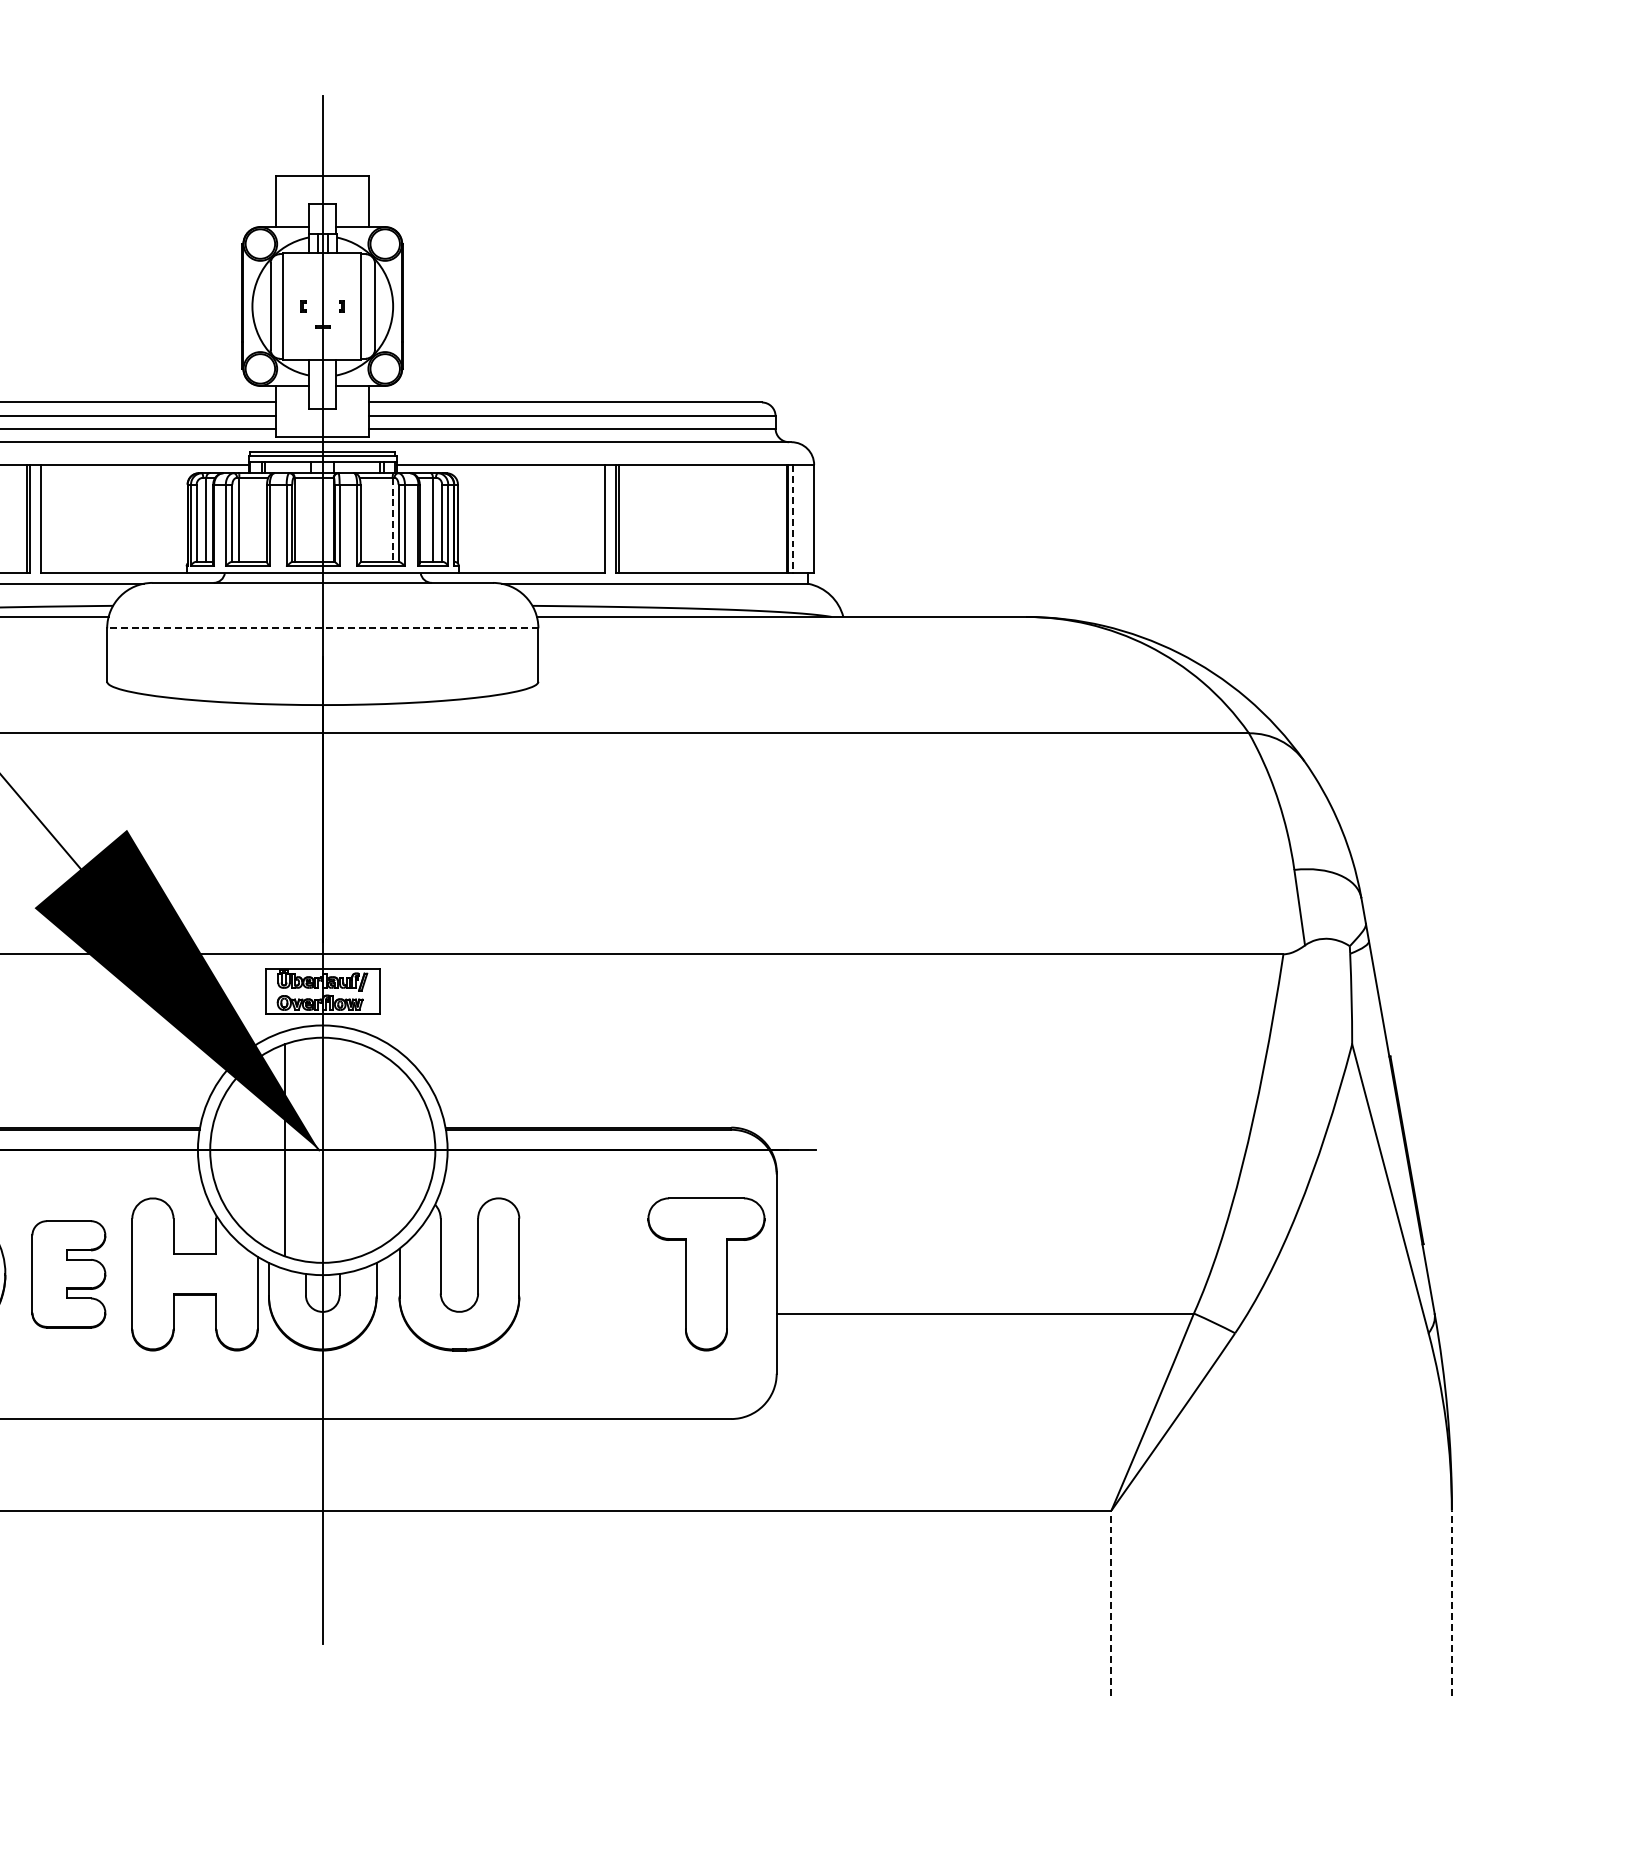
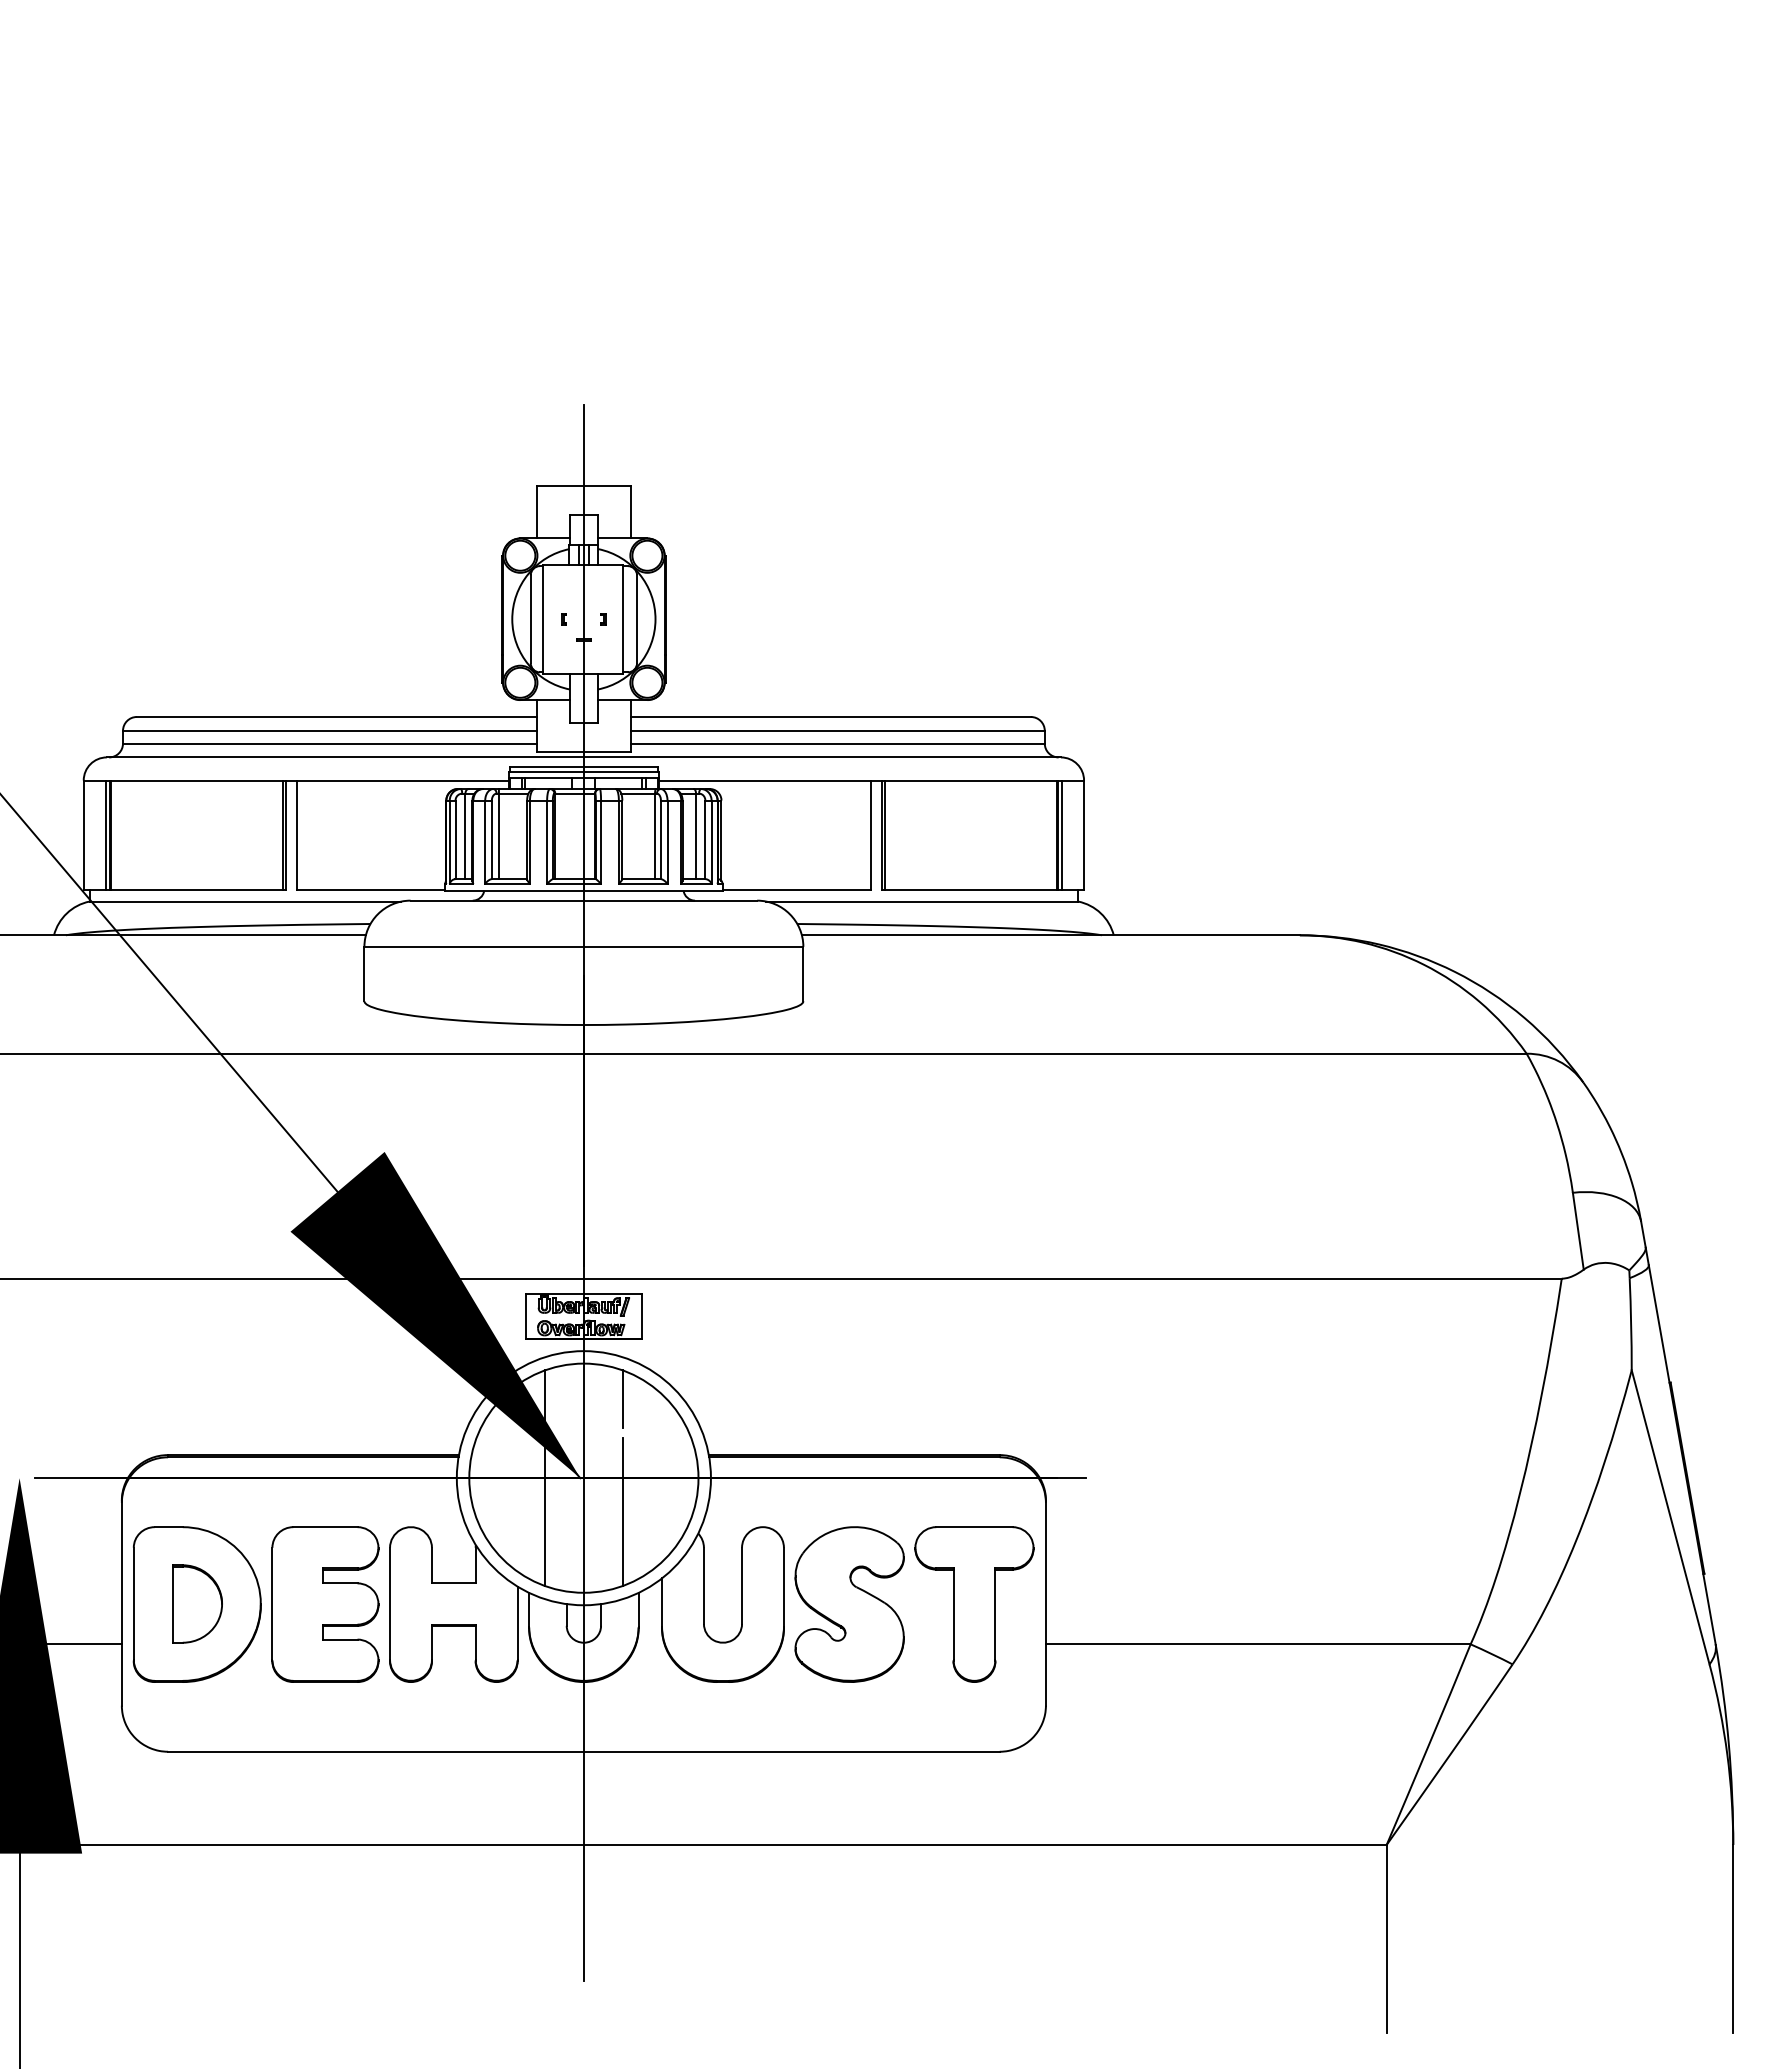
line: (792, 518) -> (1062, 835), dashed -> solid
line: (393, 519) -> (655, 836), dashed -> solid
line: (322, 627) -> (583, 946), dashed -> solid
line: (360, 1072) -> (622, 1398), added
line: (360, 1183) -> (622, 1511), added
part: (68, 1274) -> (325, 1604), size x1.43
part: (583, 1274) -> (849, 1604), added
line: (1111, 1602) -> (1386, 1938), dashed -> solid
line: (1452, 1602) -> (1733, 1938), dashed -> solid

